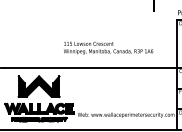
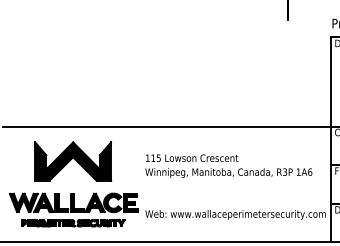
text: (108, 47) -> (228, 165), moved

